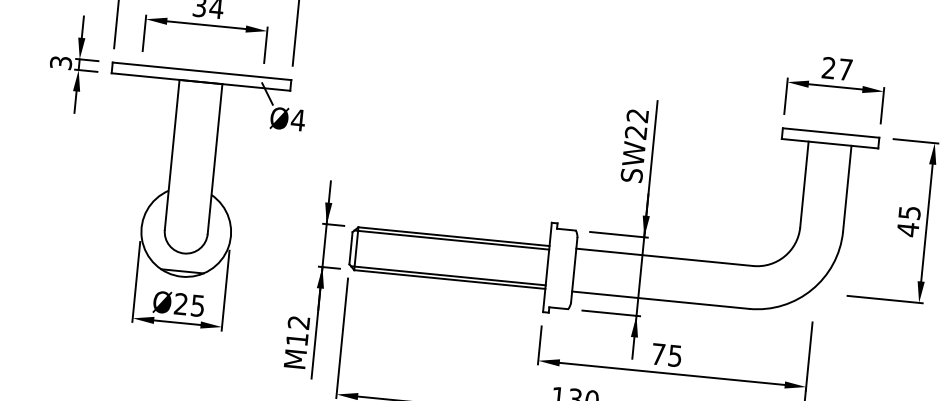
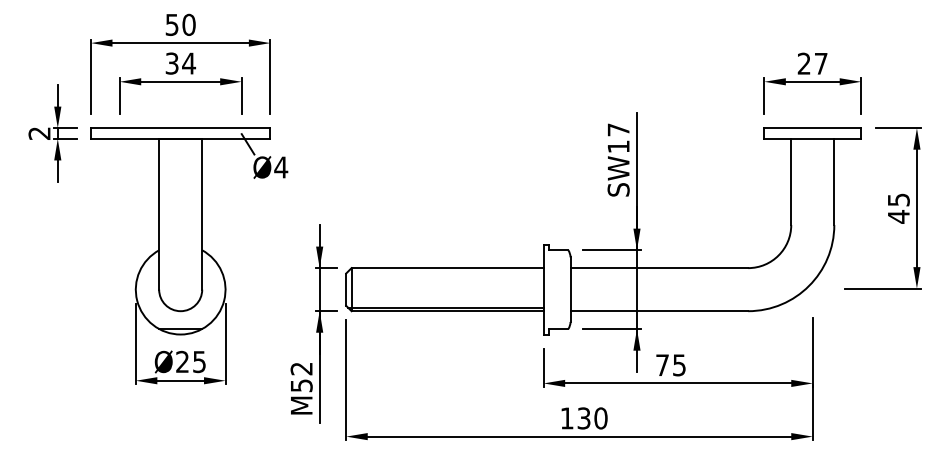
text: (60, 62) -> (39, 133), 3 -> 2
text: (636, 124) -> (618, 138), SW22 -> SW17
line: (451, 239) -> (445, 271), removed
text: (297, 339) -> (301, 385), M12 -> M52

